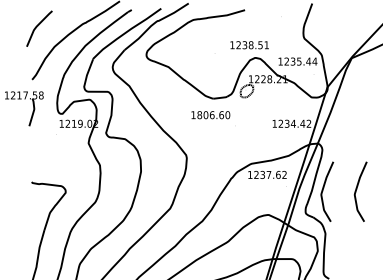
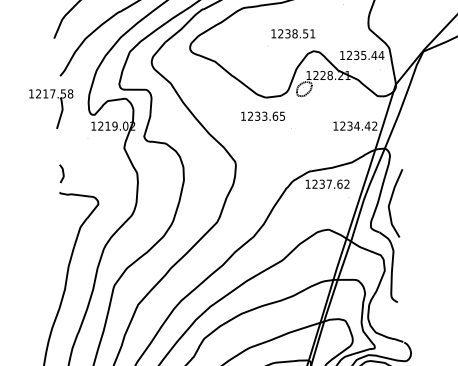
text: (249, 44) -> (293, 33), moved
text: (213, 114) -> (266, 115), 1806.60 -> 1233.65
curve: (34, 165) -> (62, 173), added
curve: (357, 190) -> (429, 201), removed

